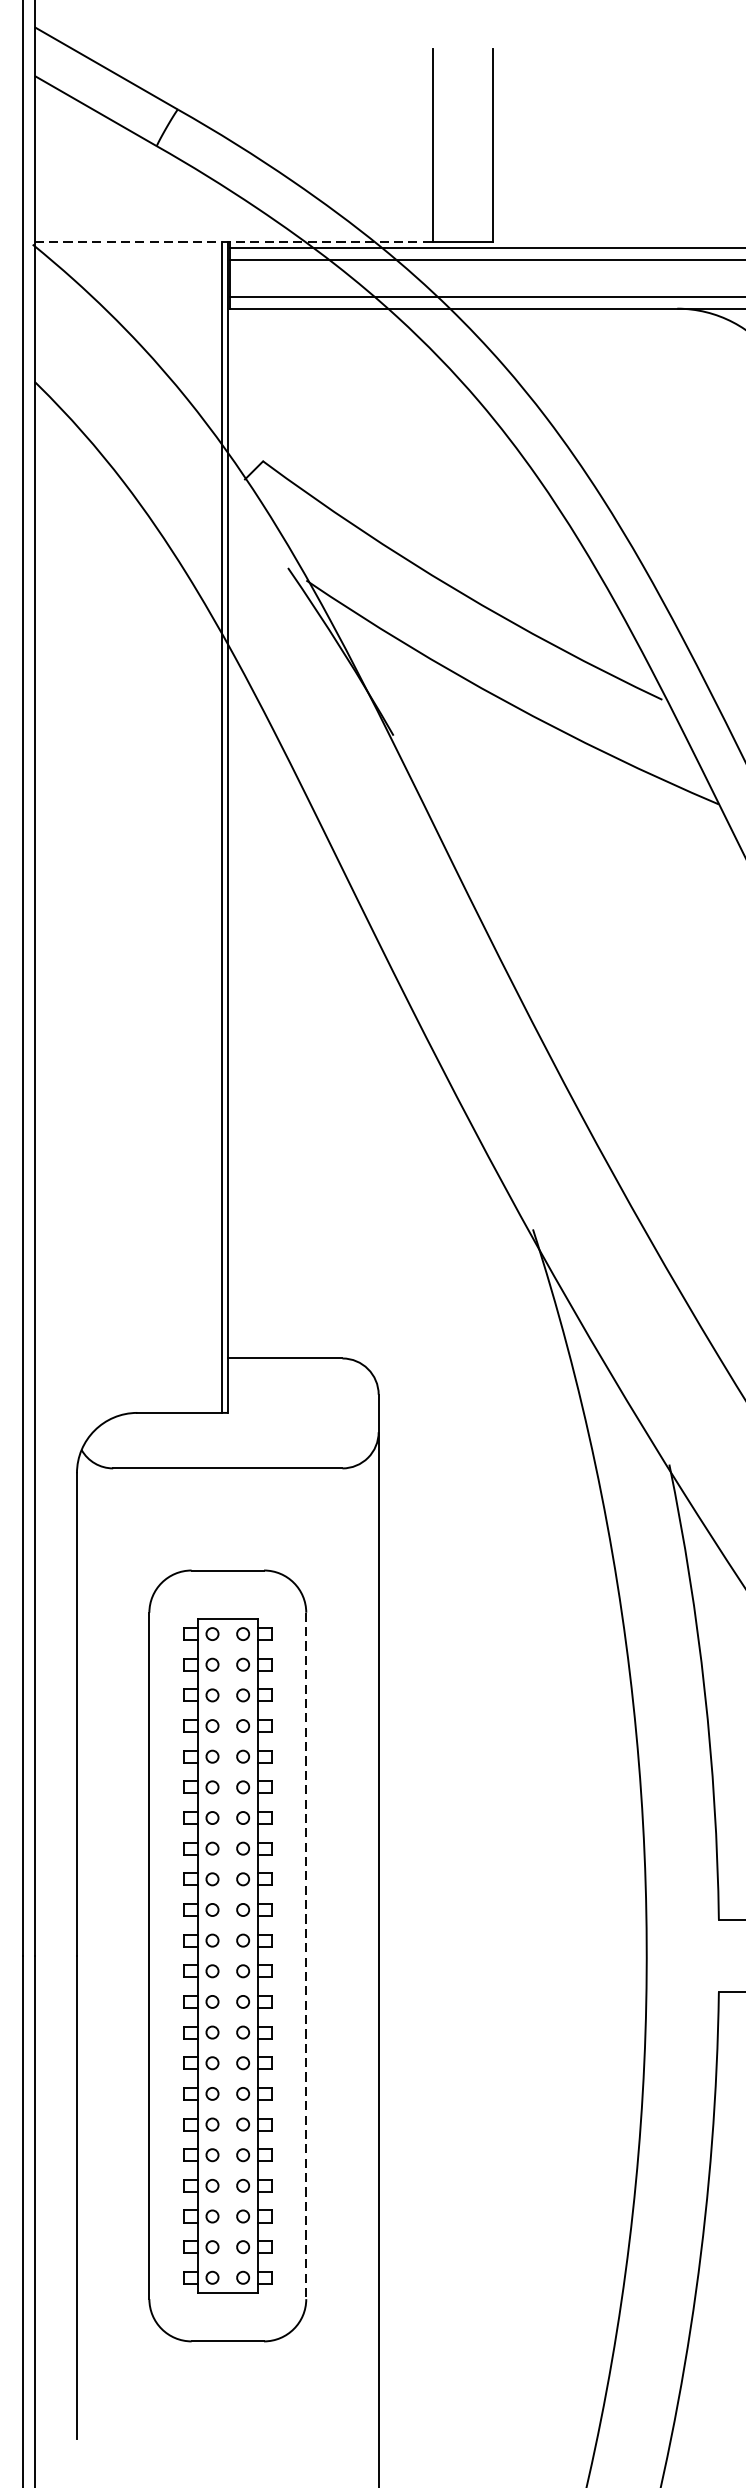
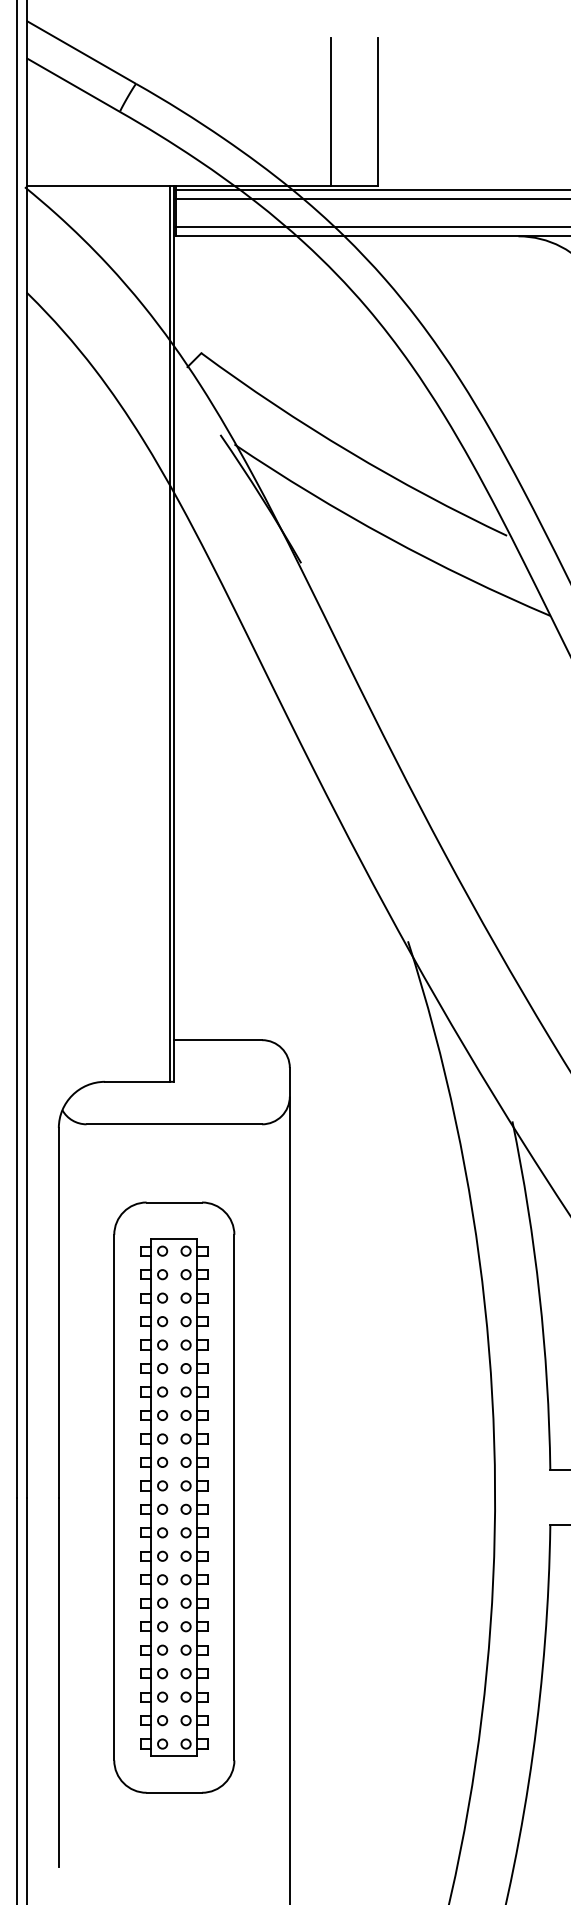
line: (234, 242) -> (179, 185), dashed -> solid
line: (306, 1955) -> (234, 1497), dashed -> solid

